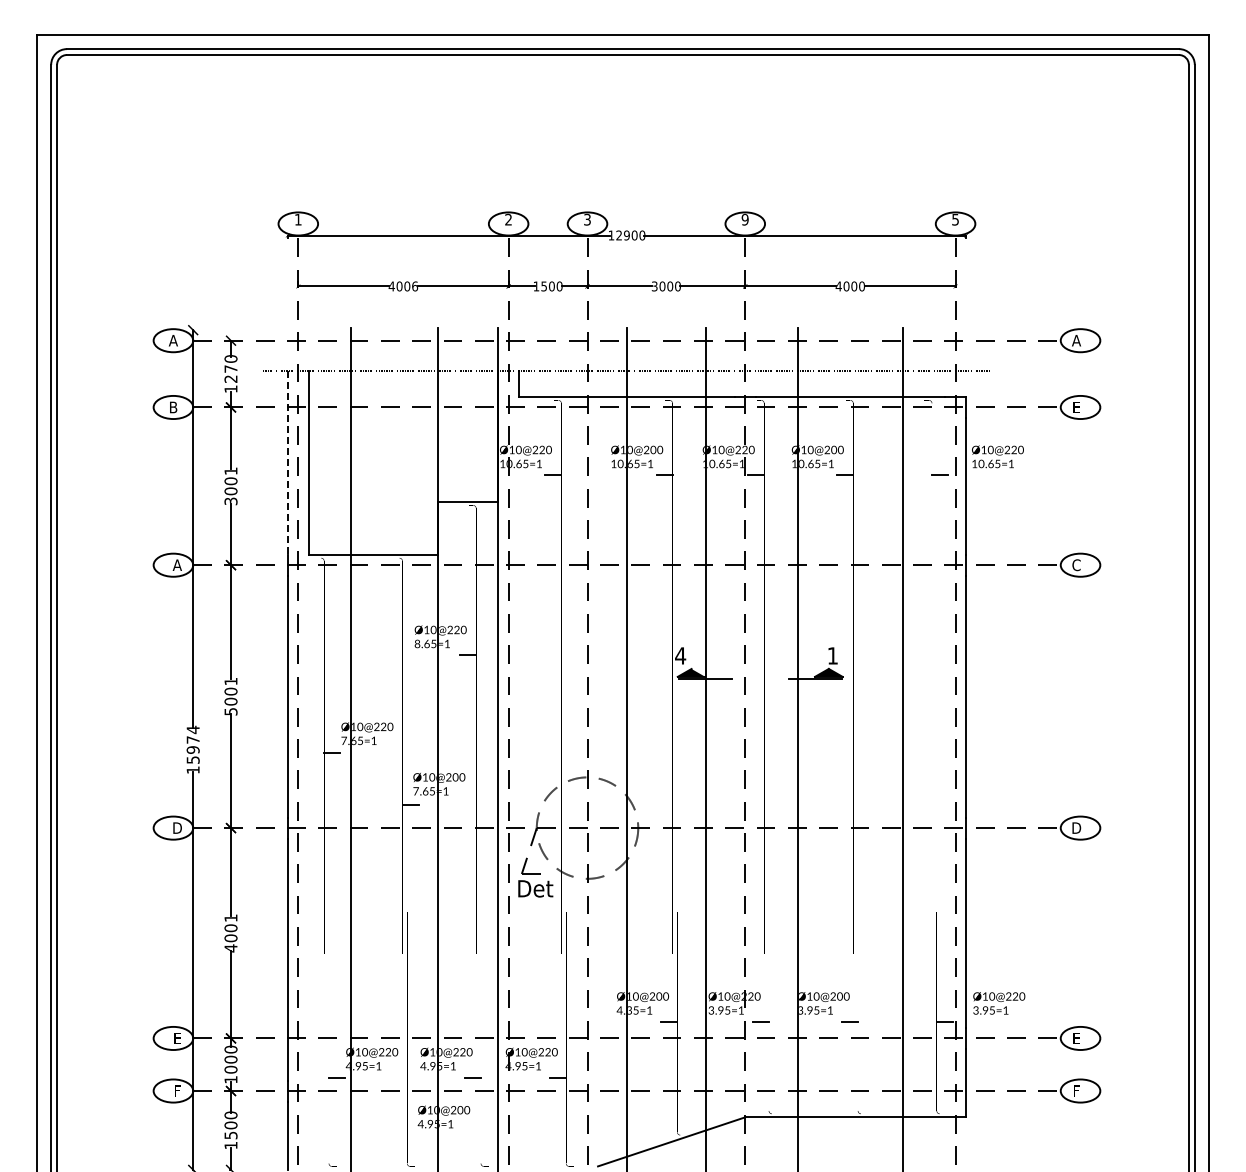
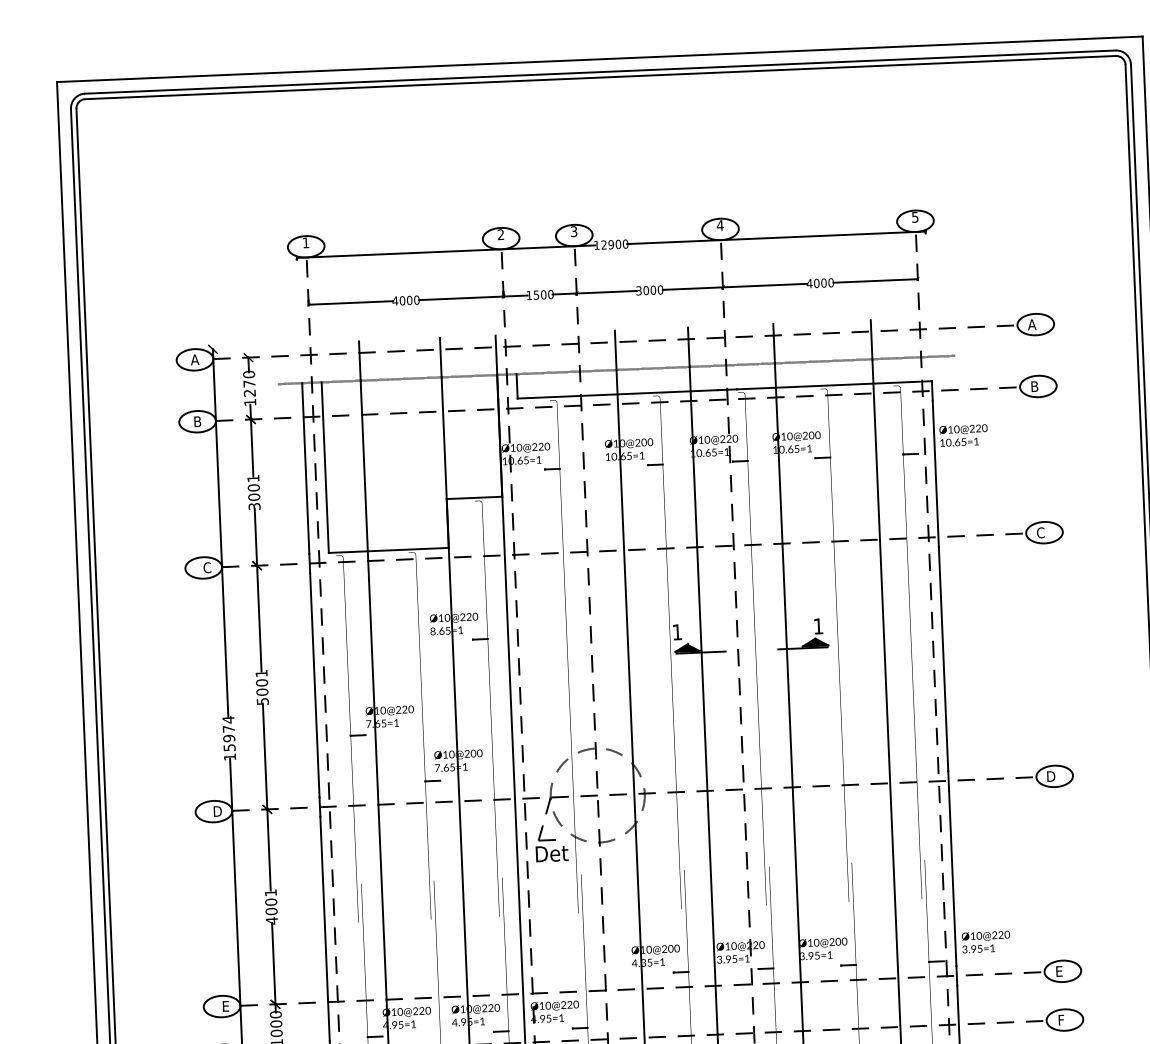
text: (744, 219) -> (719, 225), 9 -> 4
text: (415, 286) -> (417, 300), 4006 -> 4000
text: (1076, 407) -> (1034, 386), E -> B
line: (287, 463) -> (305, 469), dashed -> solid
text: (176, 565) -> (206, 568), A -> C
text: (680, 655) -> (677, 631), 4 -> 1

